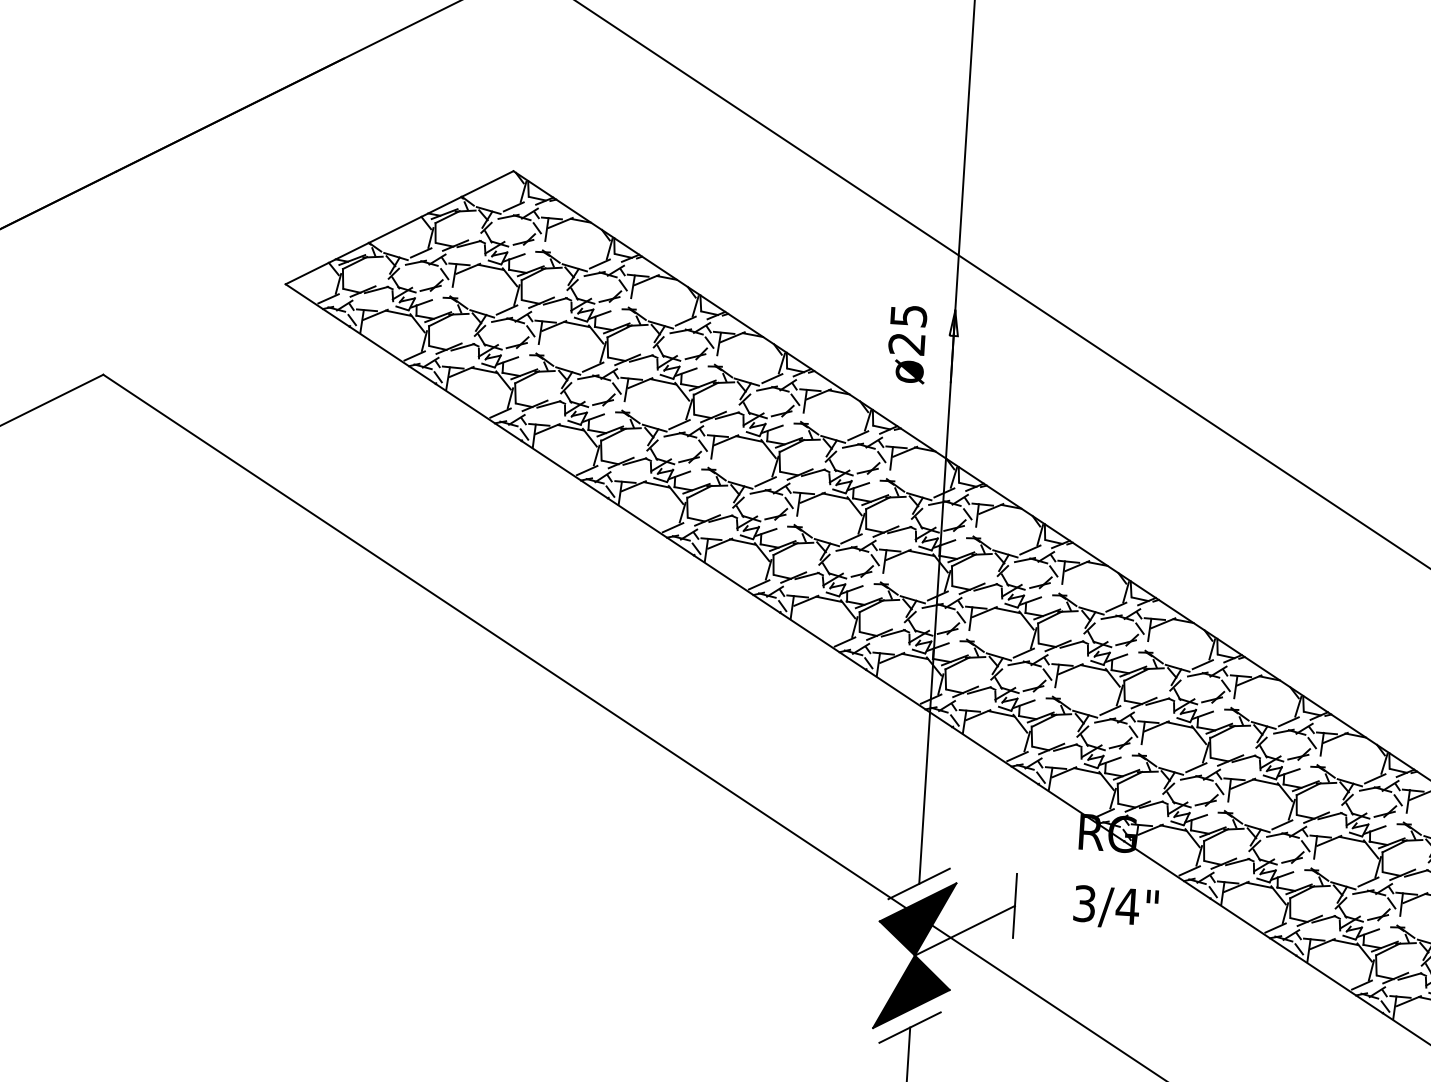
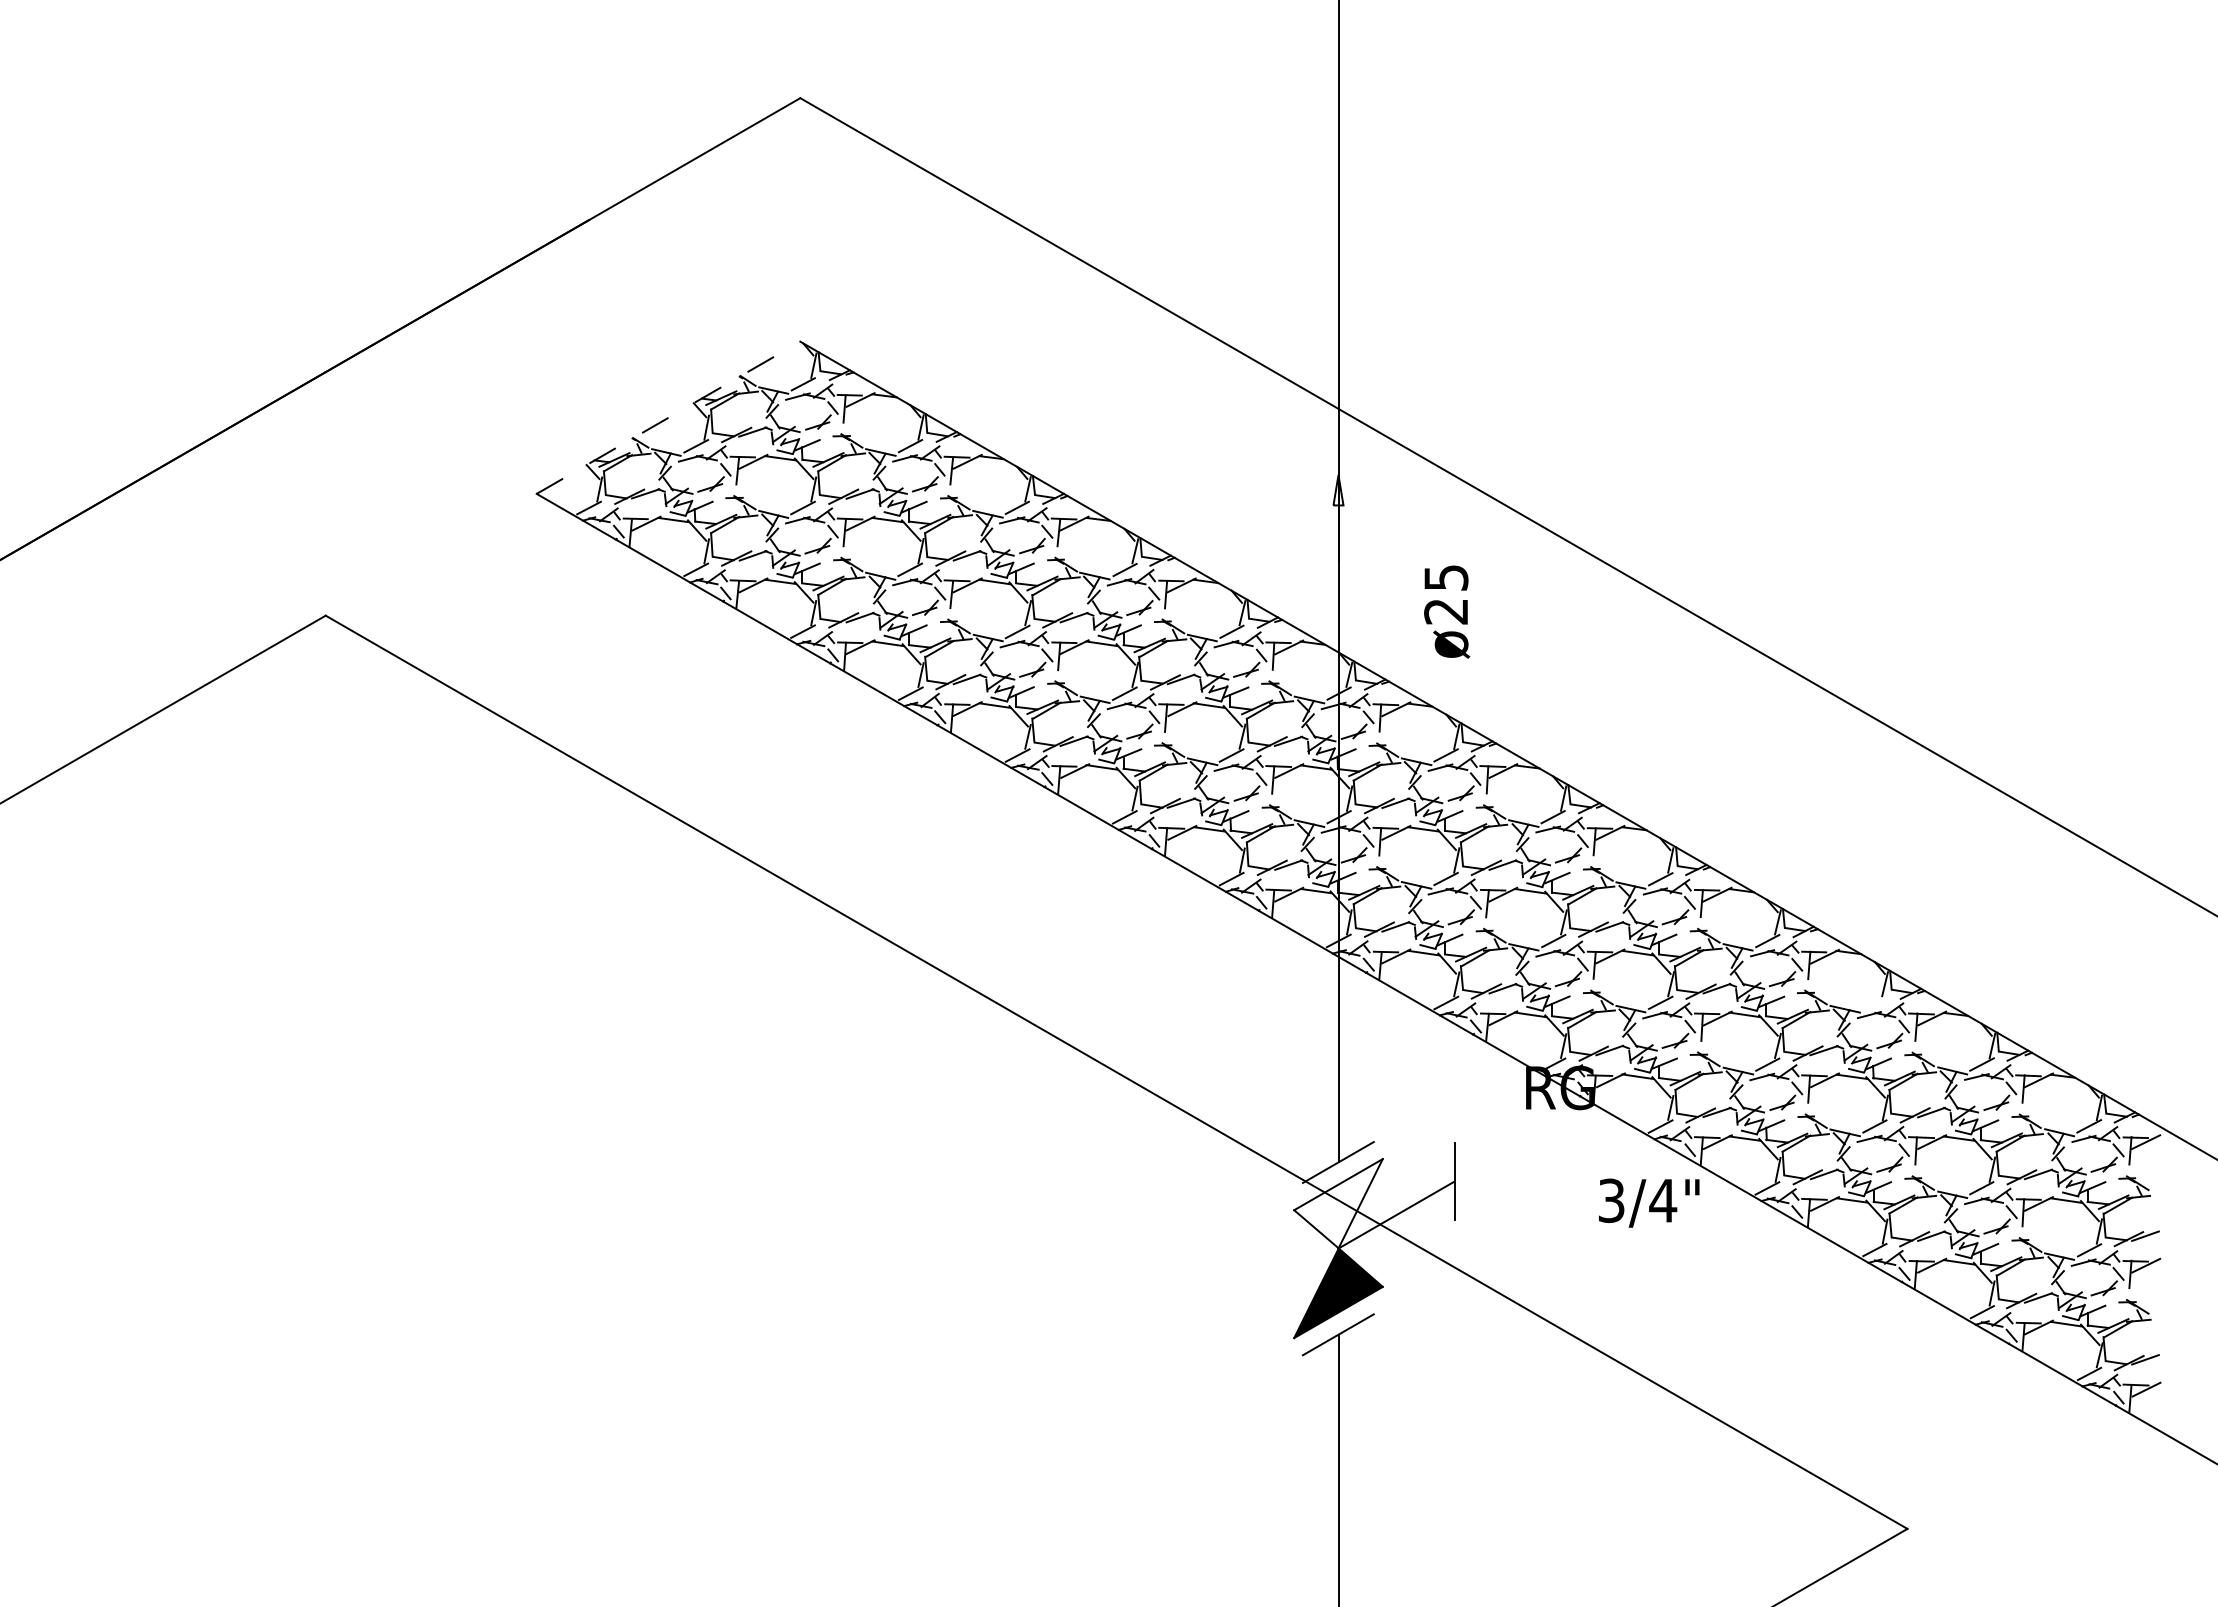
line: (399, 227) -> (668, 417), solid -> dashed
text: (908, 344) -> (1447, 611), moved
line: (1375, 778) -> (1875, 1002), removed
text: (1116, 907) -> (1649, 1202), moved
fill: (917, 918) -> (1338, 1203), removed

